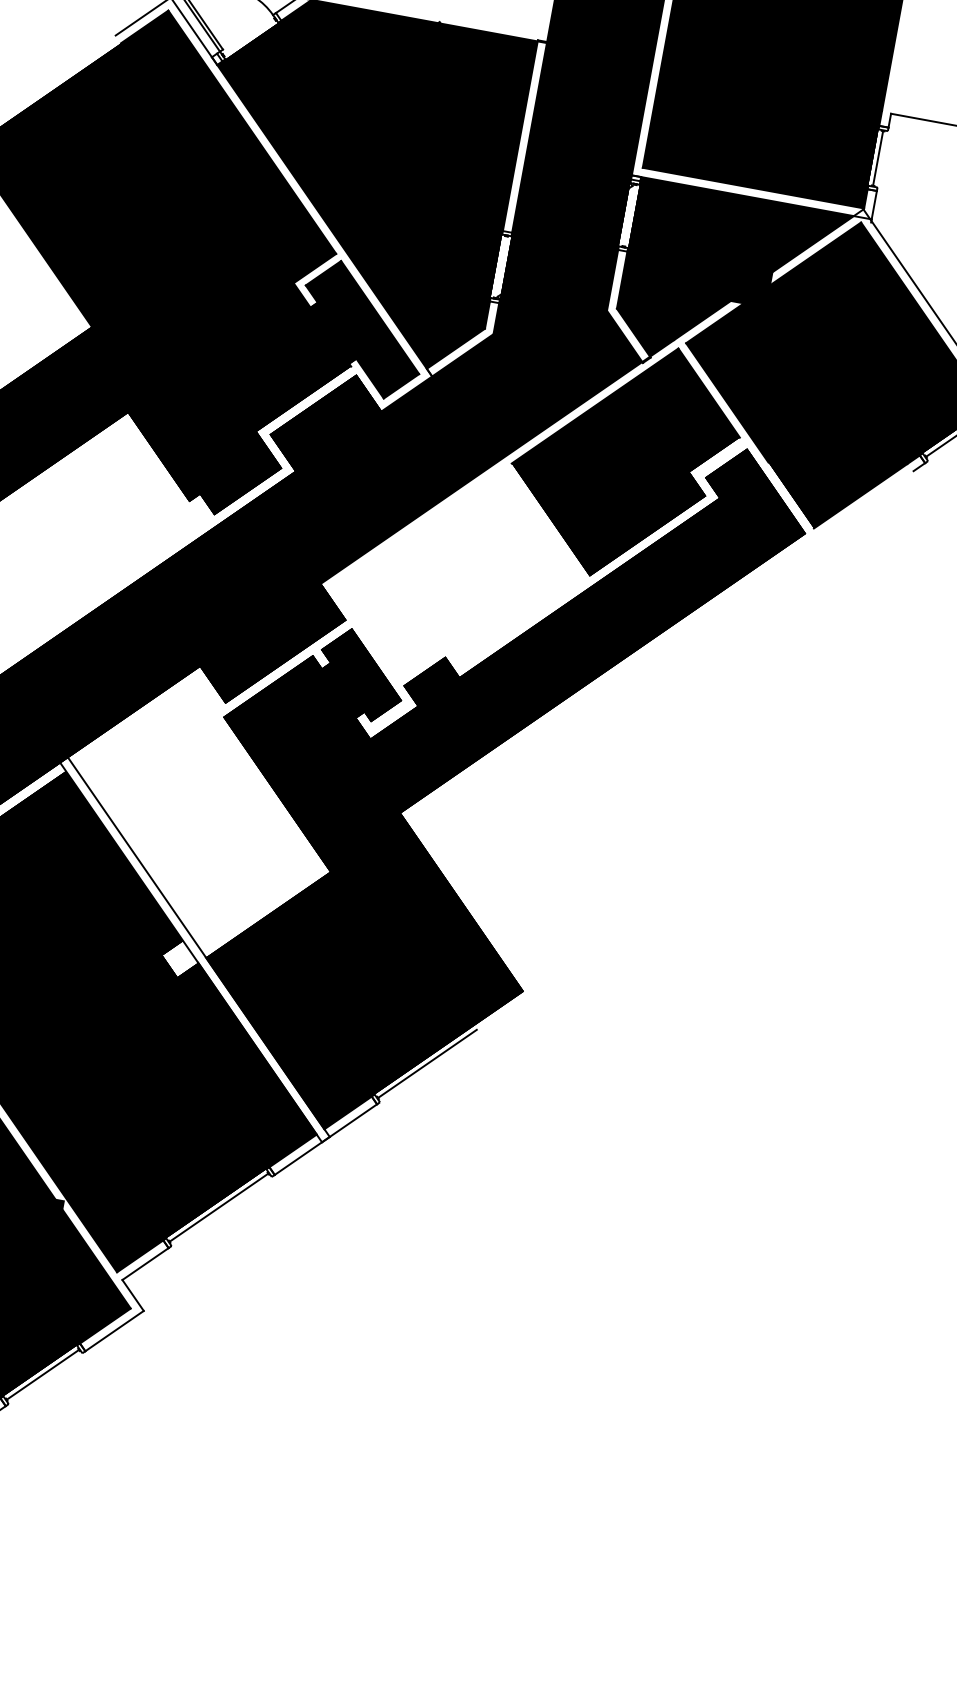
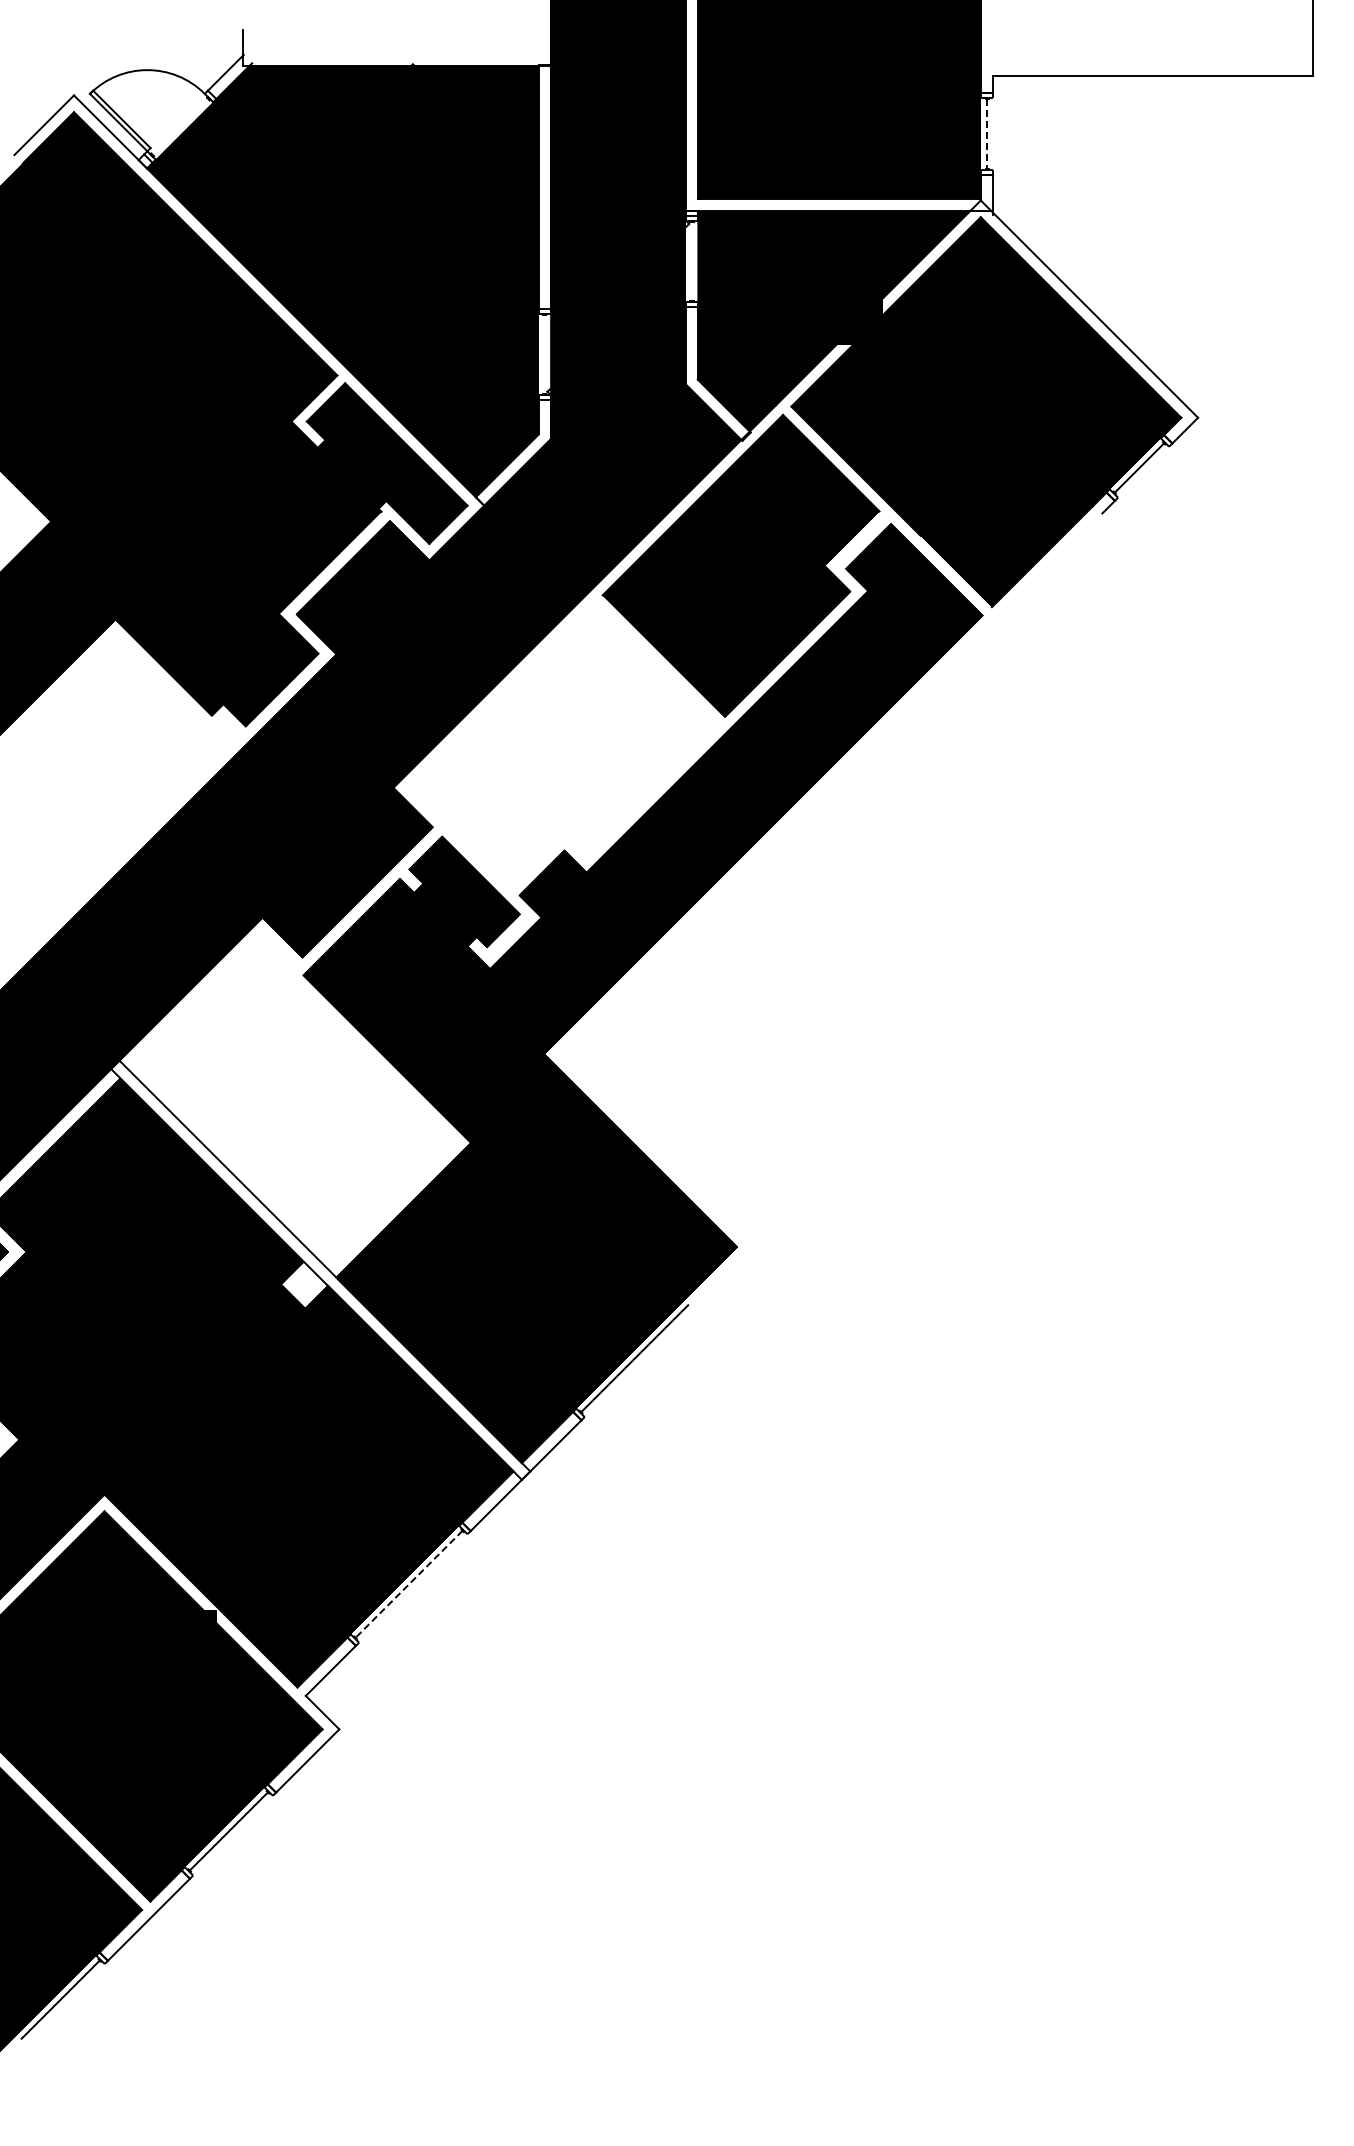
line: (878, 158) -> (987, 133), solid -> dashed
line: (219, 1207) -> (409, 1584), solid -> dashed

